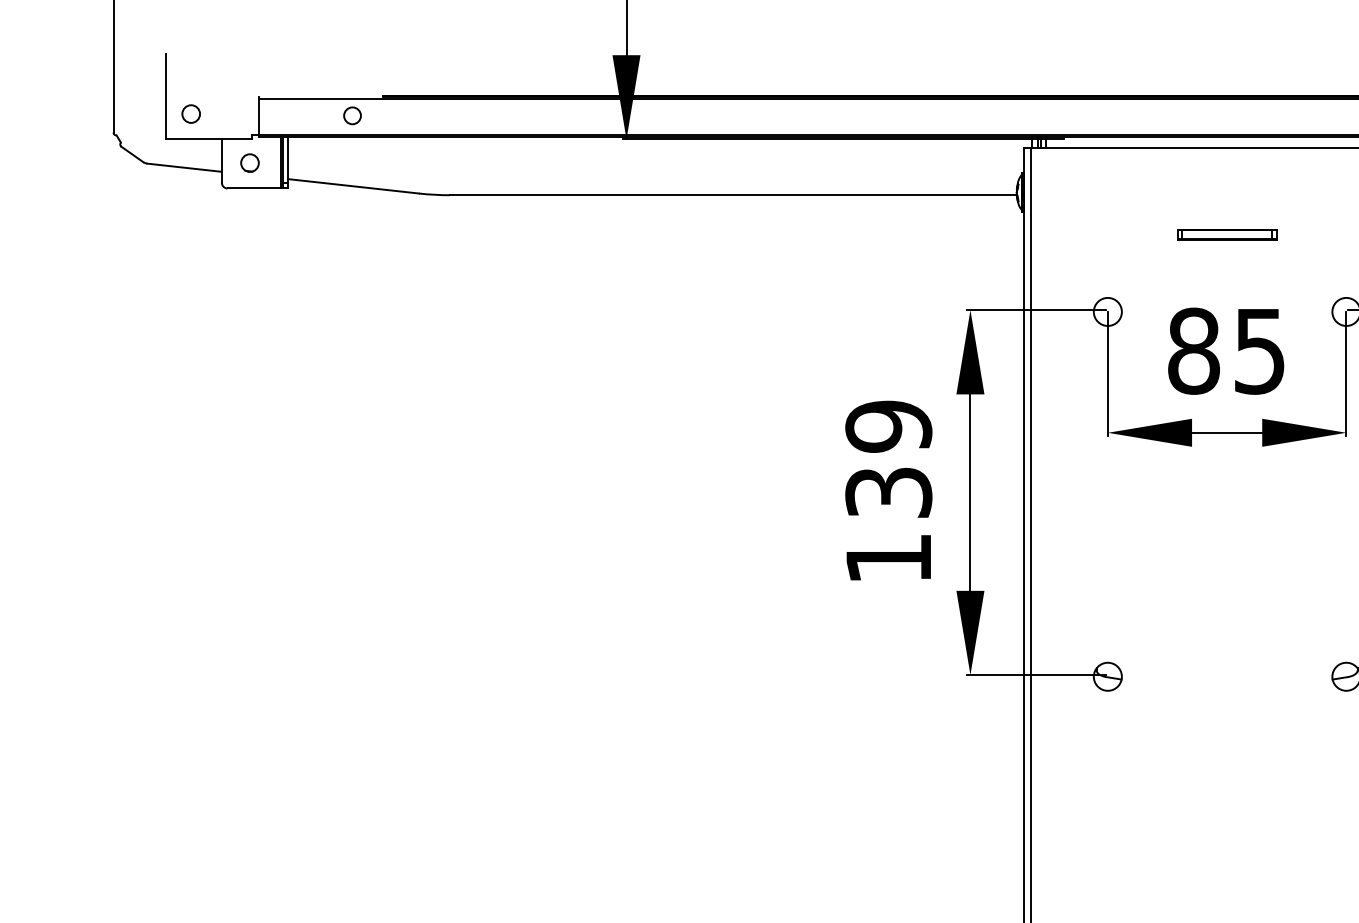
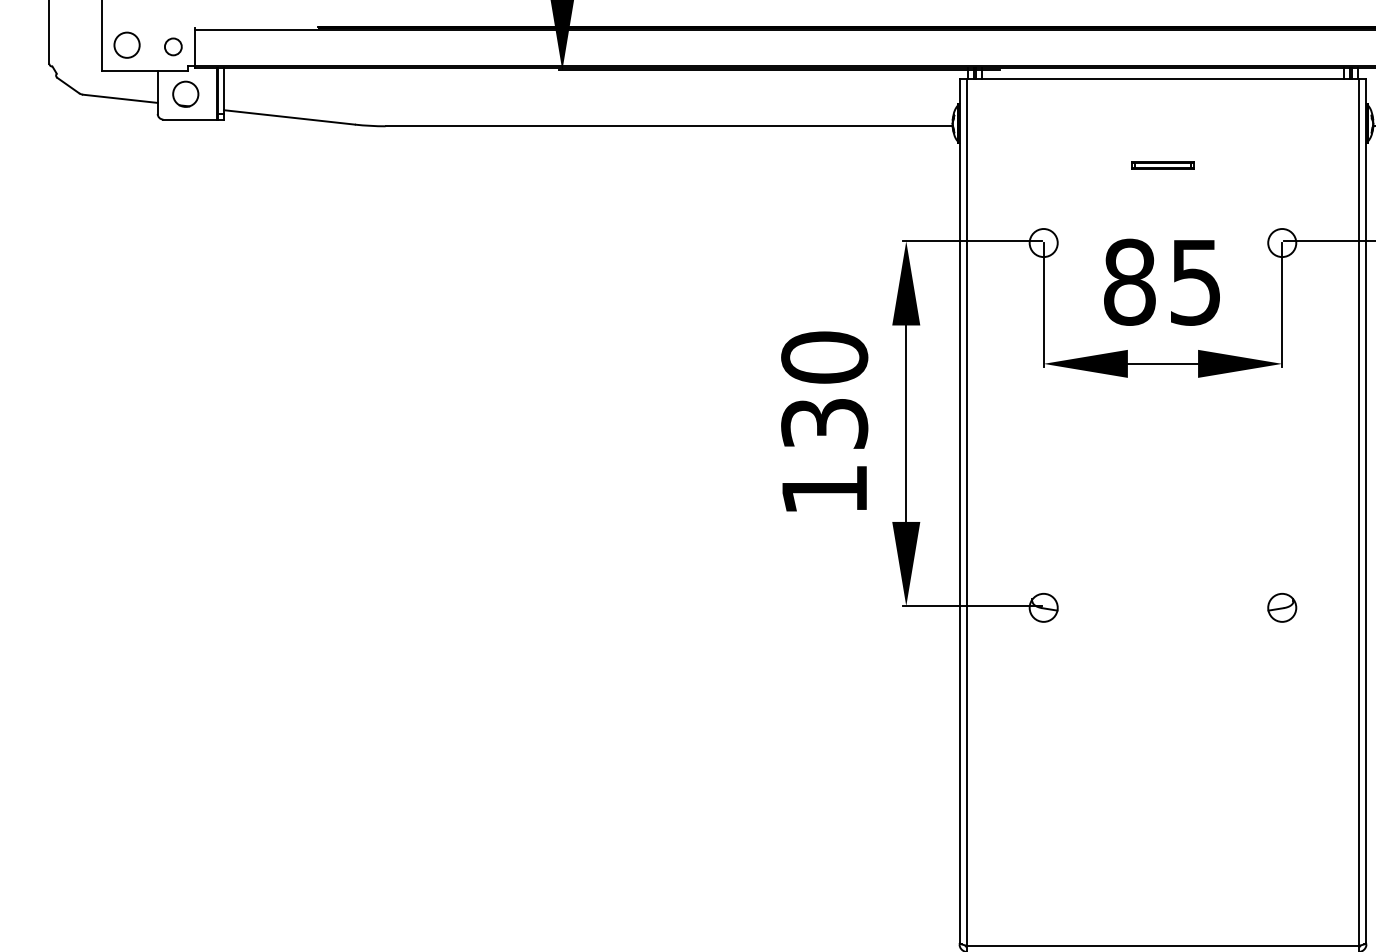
circle: (190, 113) -> (126, 44), size x1.43
circle: (352, 115) -> (173, 46), moved
circle: (249, 162) -> (185, 93), size x1.43
part: (1226, 234) -> (1162, 165), size x0.62
text: (888, 426) -> (824, 357), 139 -> 130

